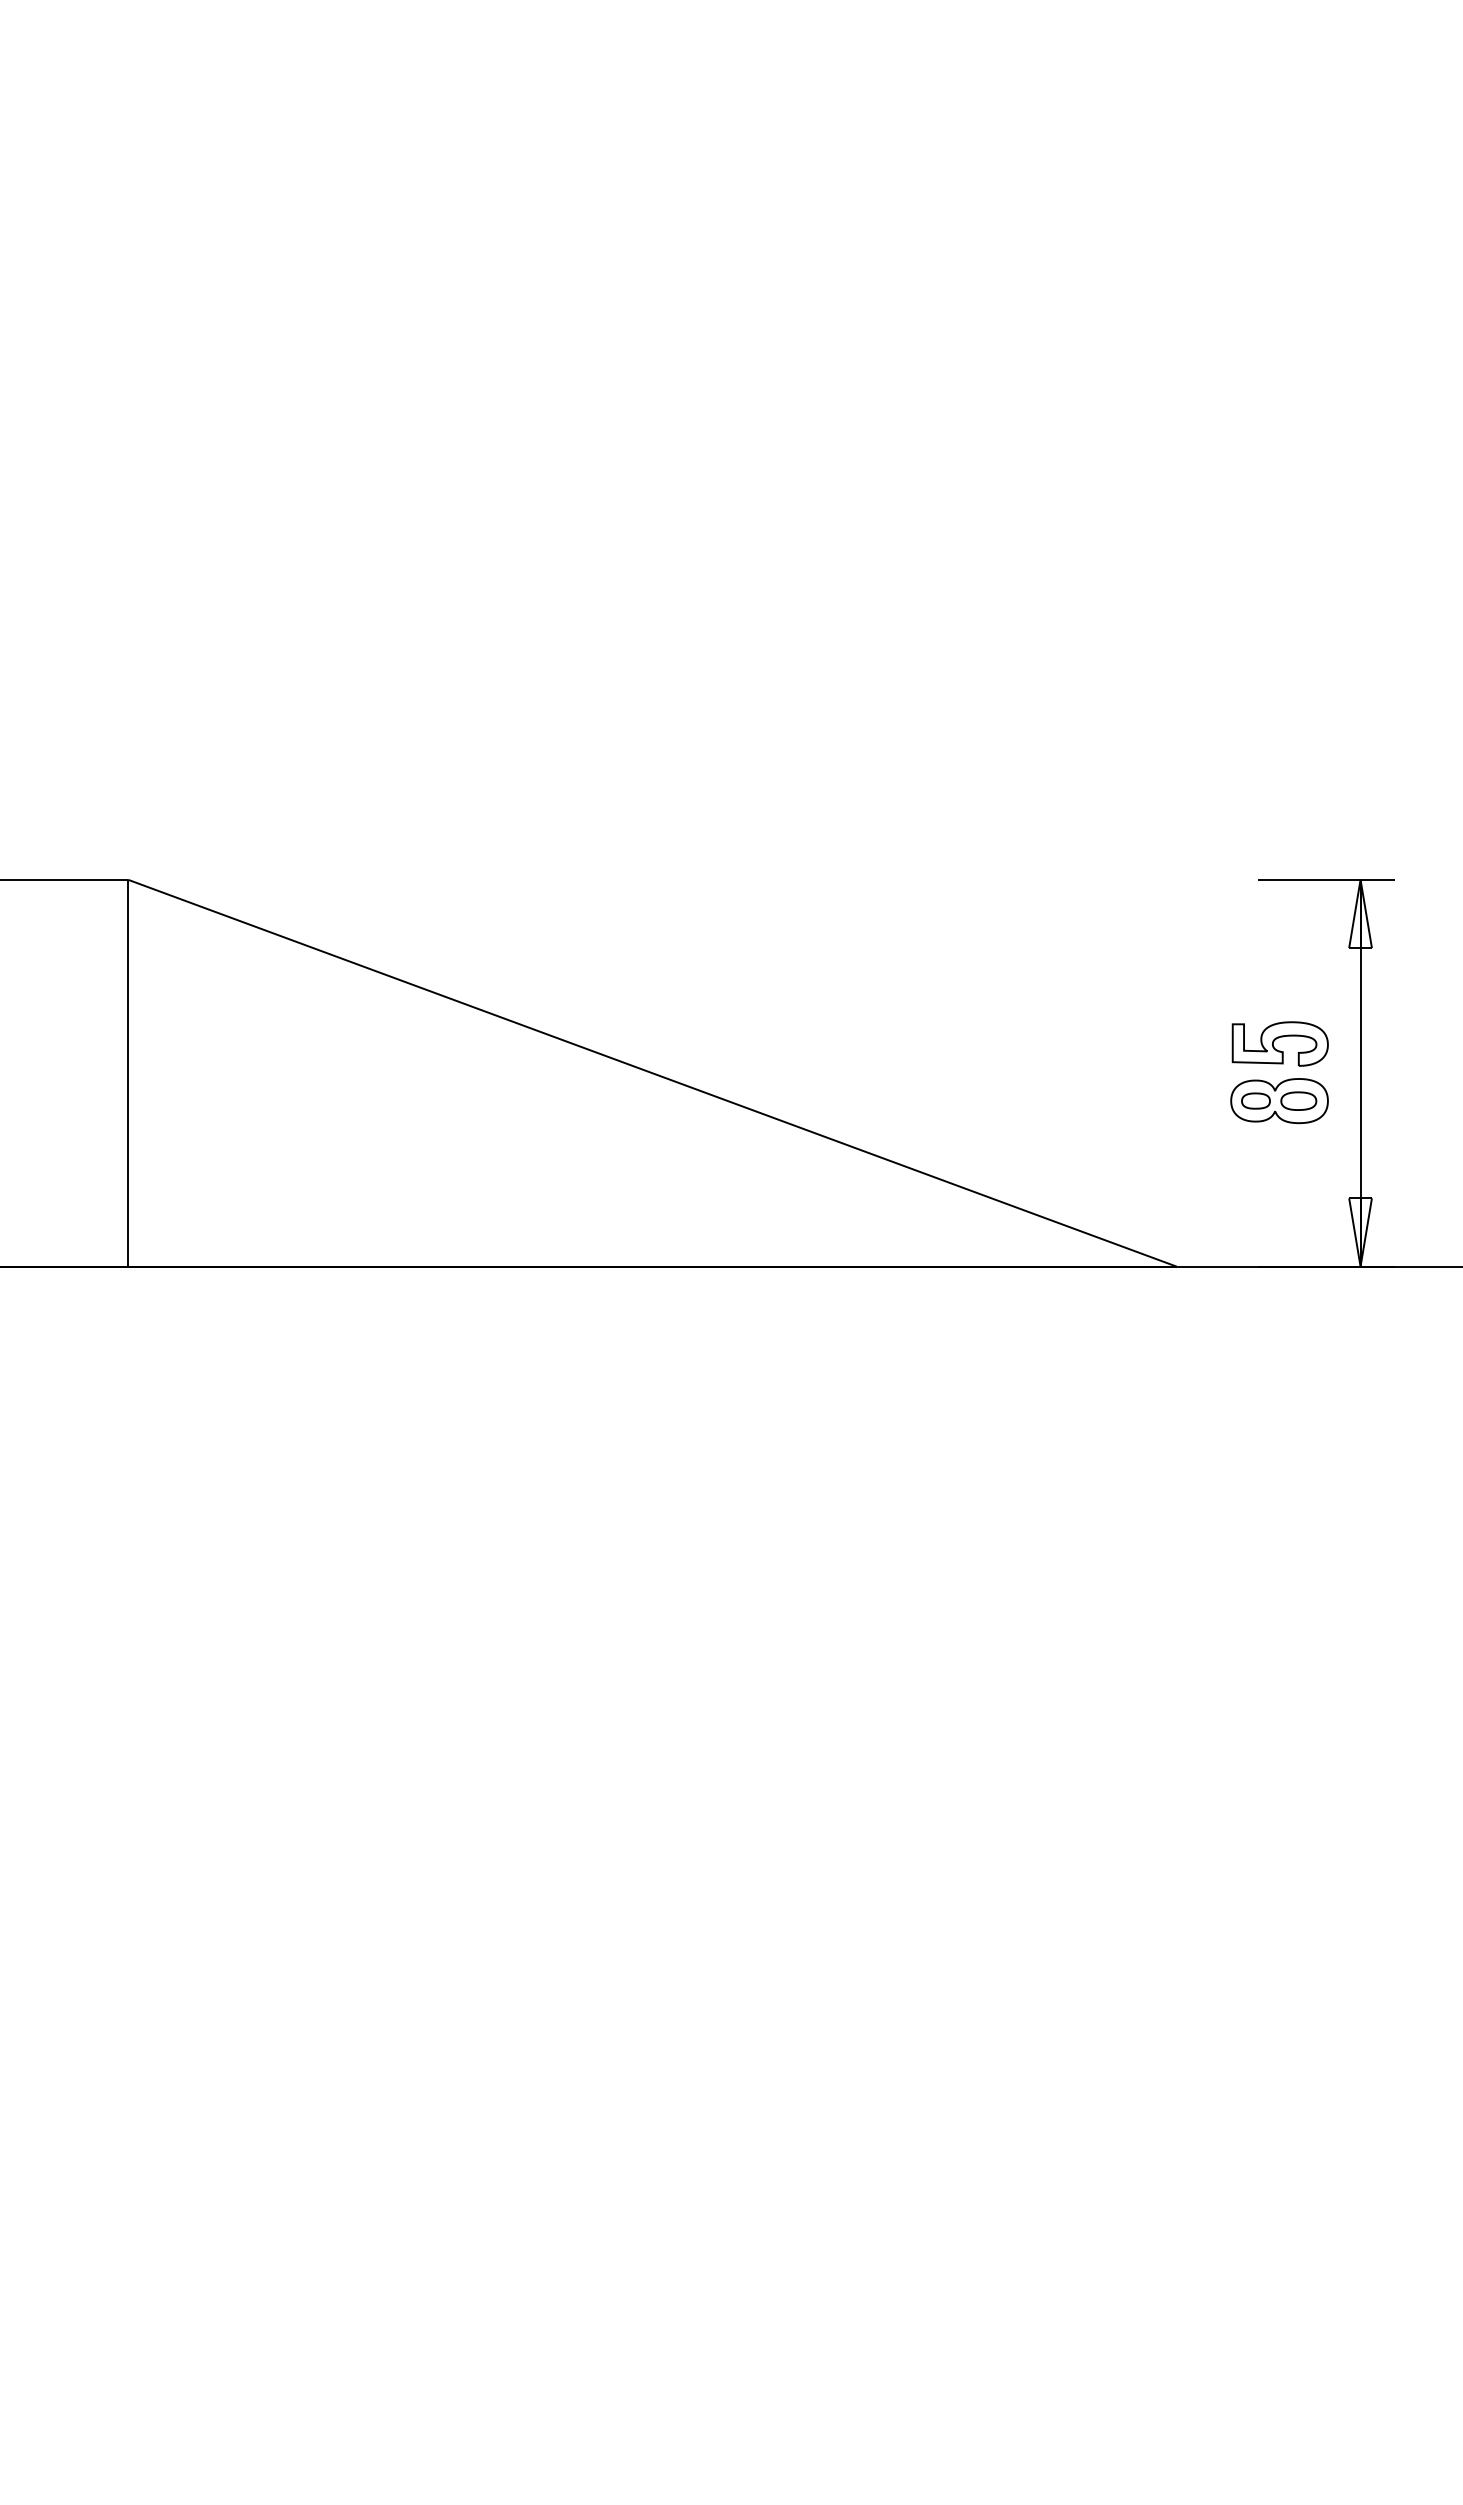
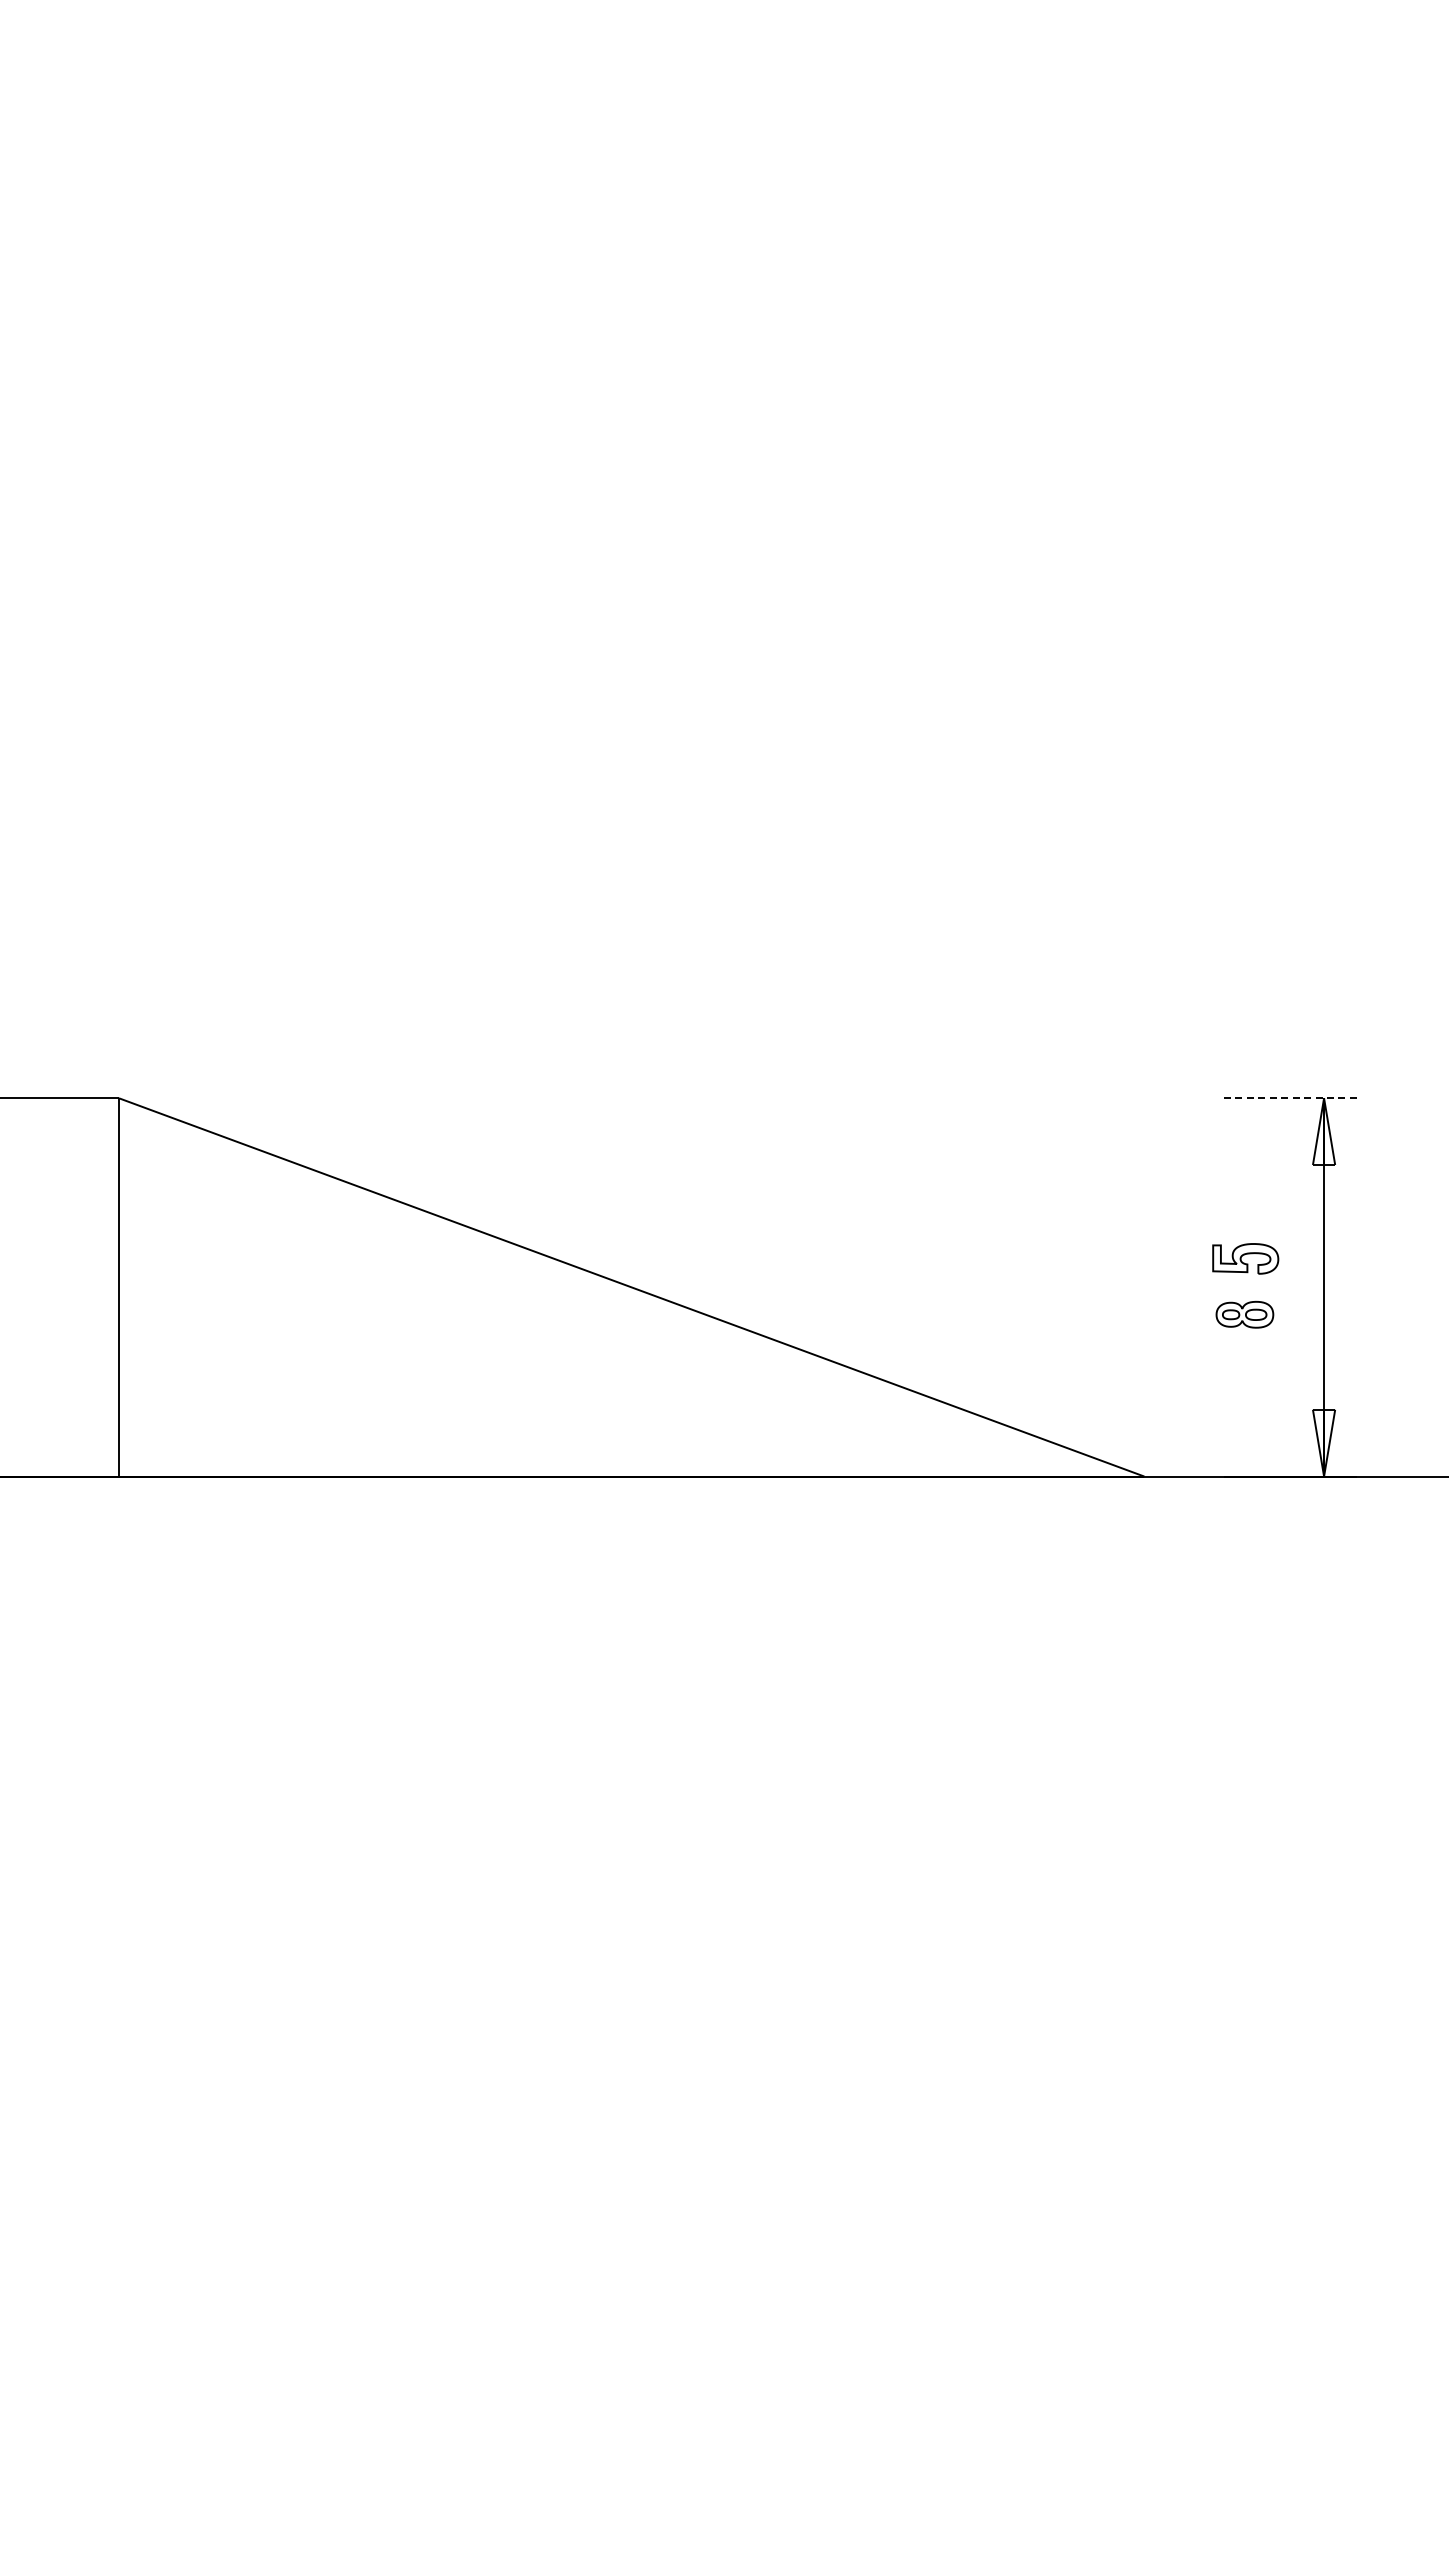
line: (1326, 880) -> (1290, 1098), solid -> dashed
part: (1280, 1043) -> (1245, 1258), size x0.7
part: (1279, 1100) -> (1244, 1314), size x0.6

